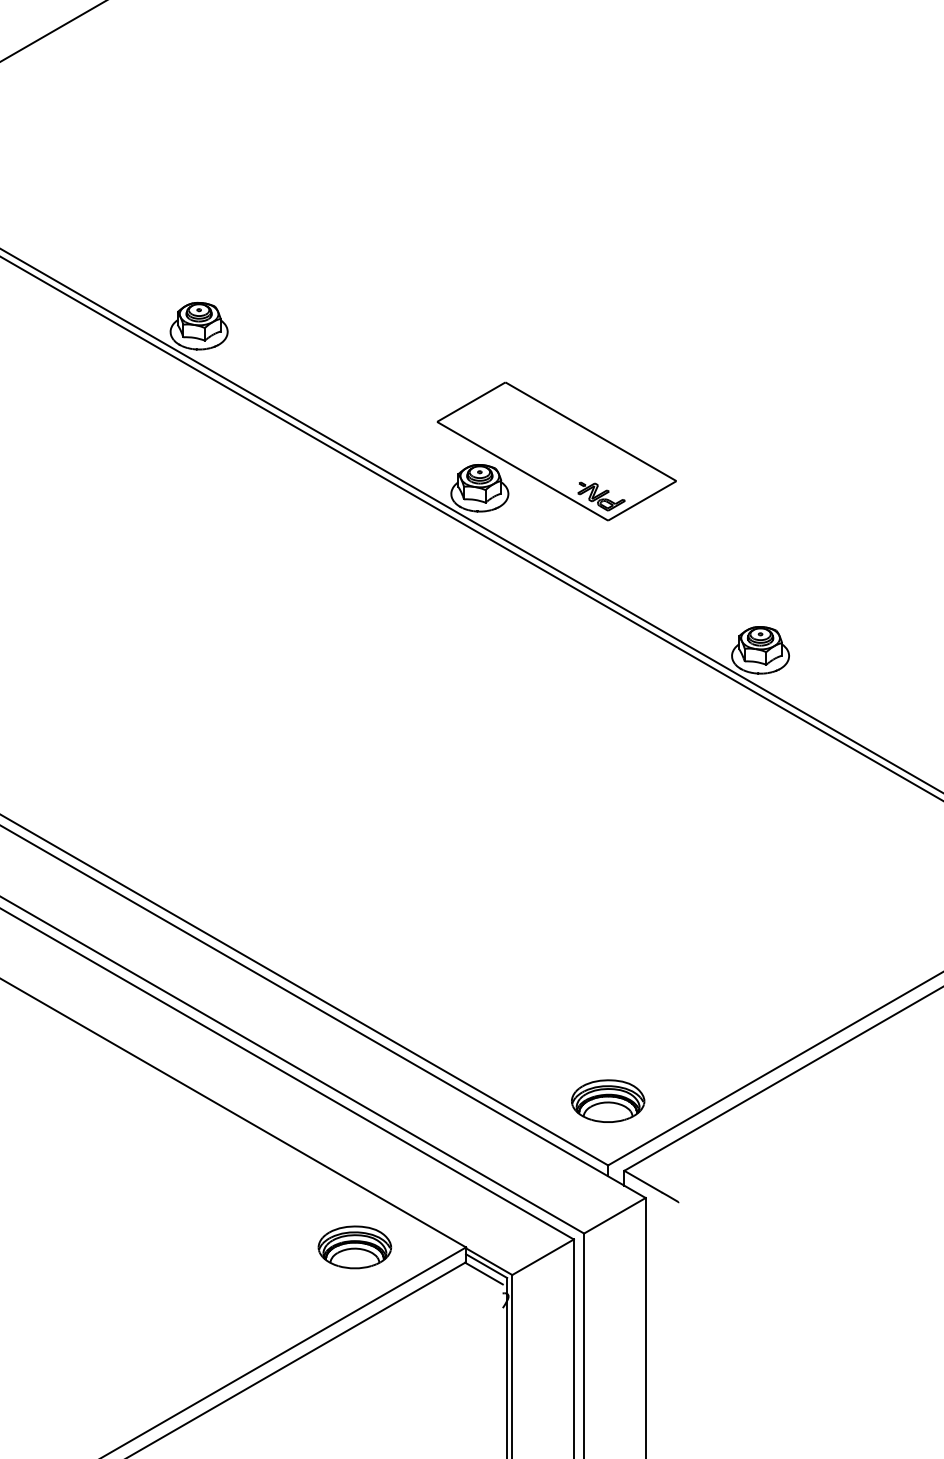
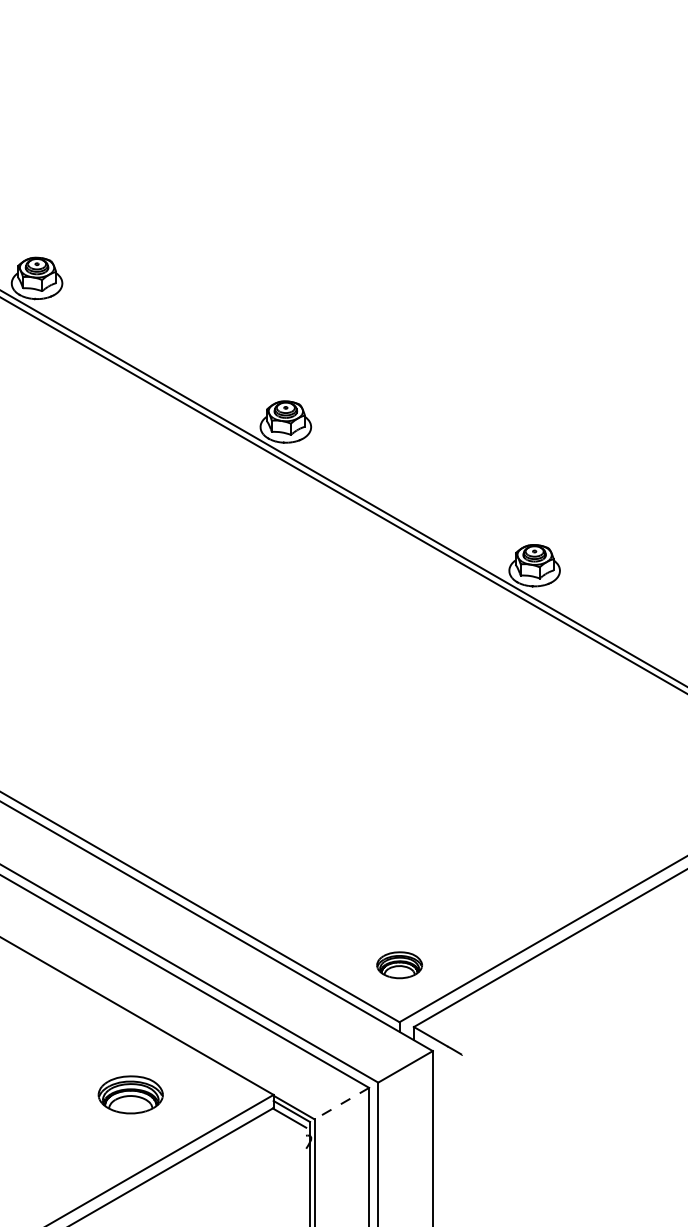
part: (556, 451) -> (353, 389), removed
part: (608, 1100) -> (399, 964), size x0.7
part: (354, 1247) -> (130, 1094), moved
line: (543, 1257) -> (342, 1103), solid -> dashed

